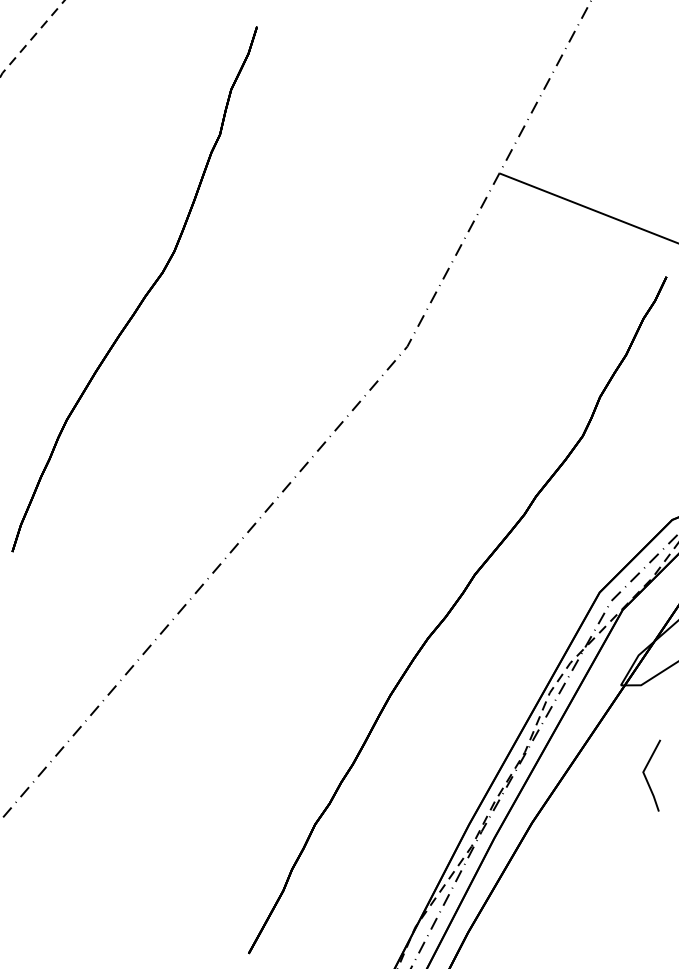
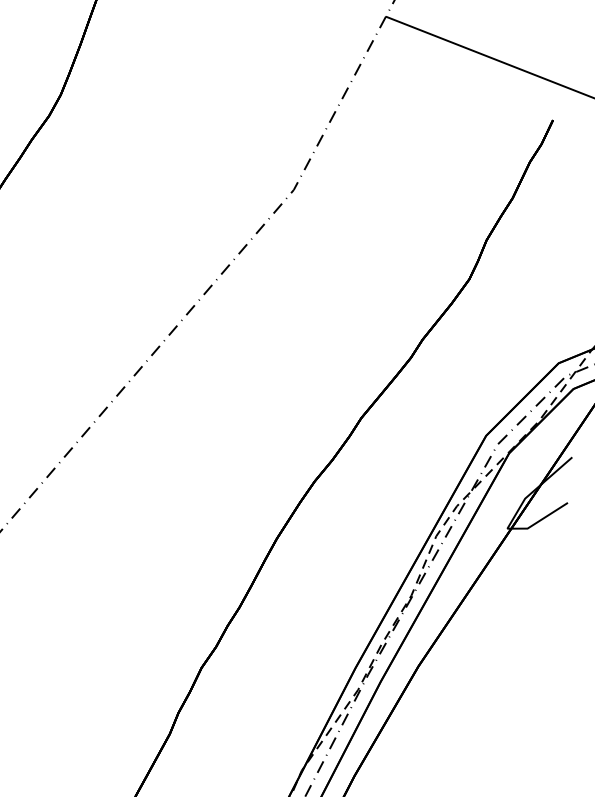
line: (646, 776) -> (532, 619), removed

